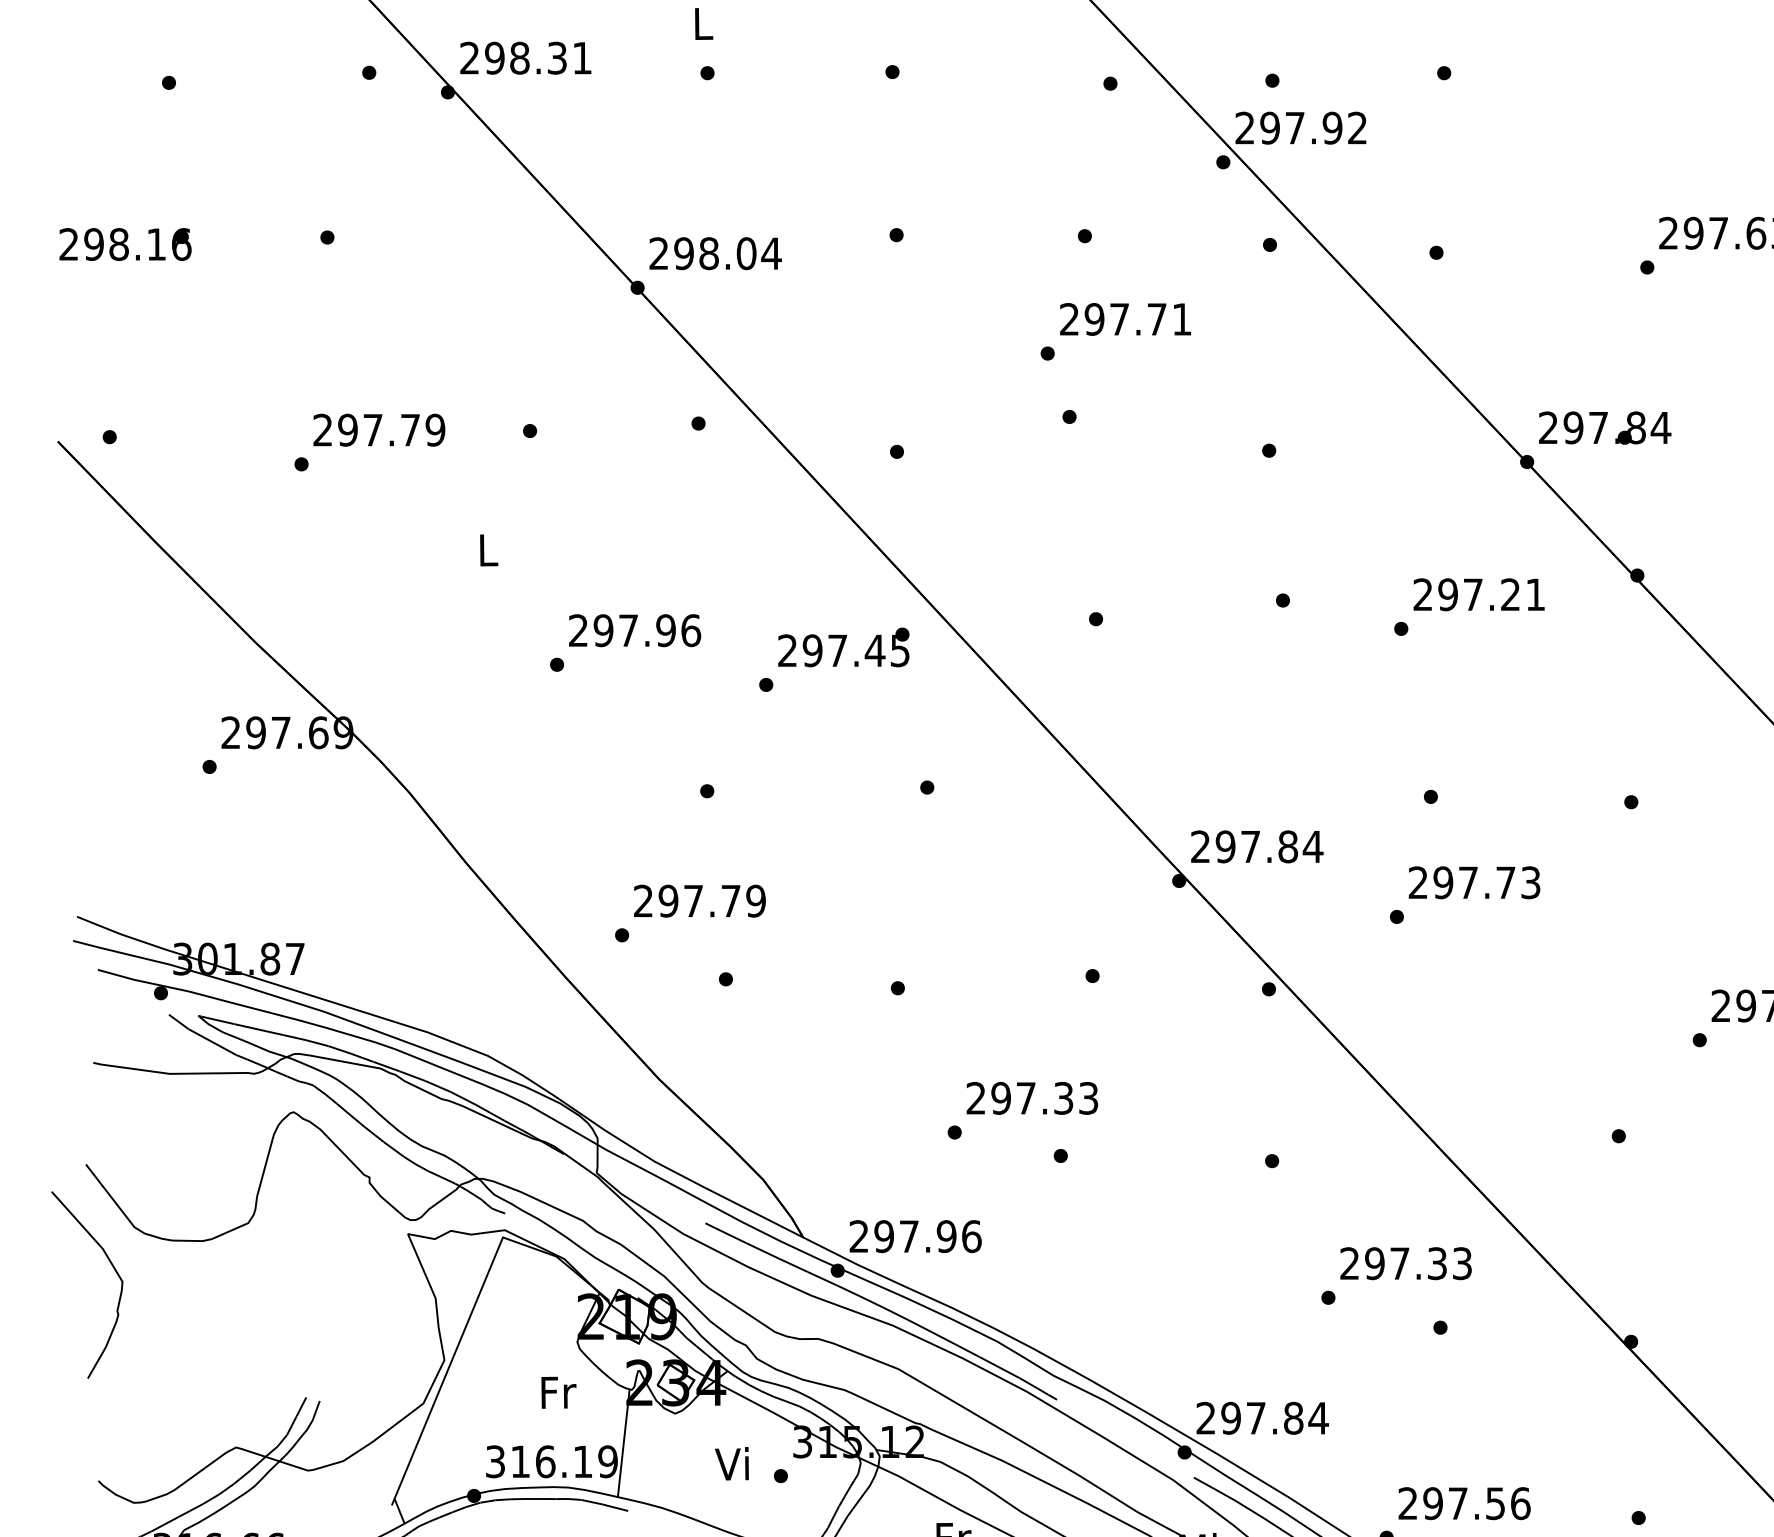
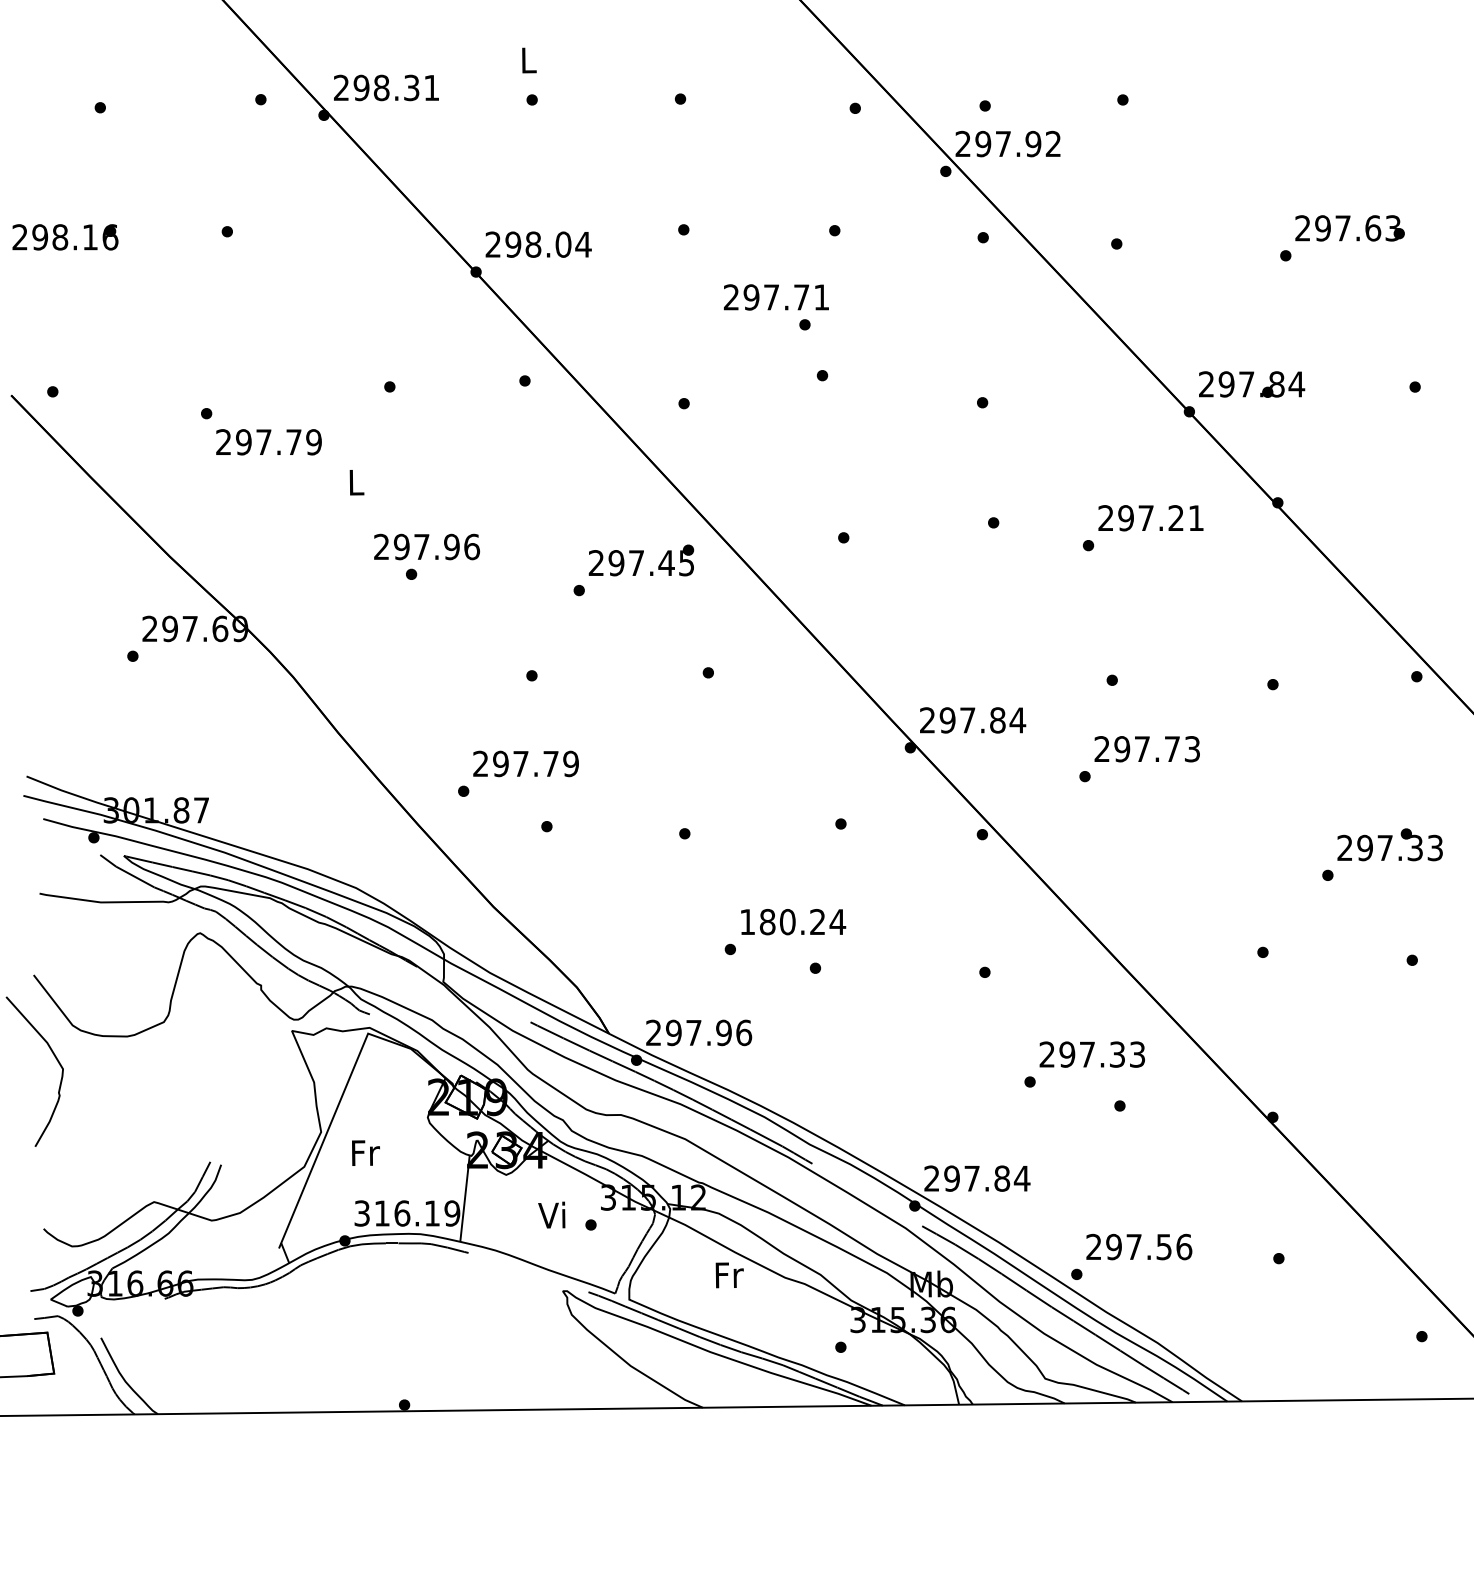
text: (1125, 319) -> (776, 297), moved
text: (378, 430) -> (268, 442), moved
text: (635, 630) -> (427, 546), moved
text: (1033, 1097) -> (793, 921), 297.33 -> 180.24
text: (558, 1391) -> (365, 1152), moved

